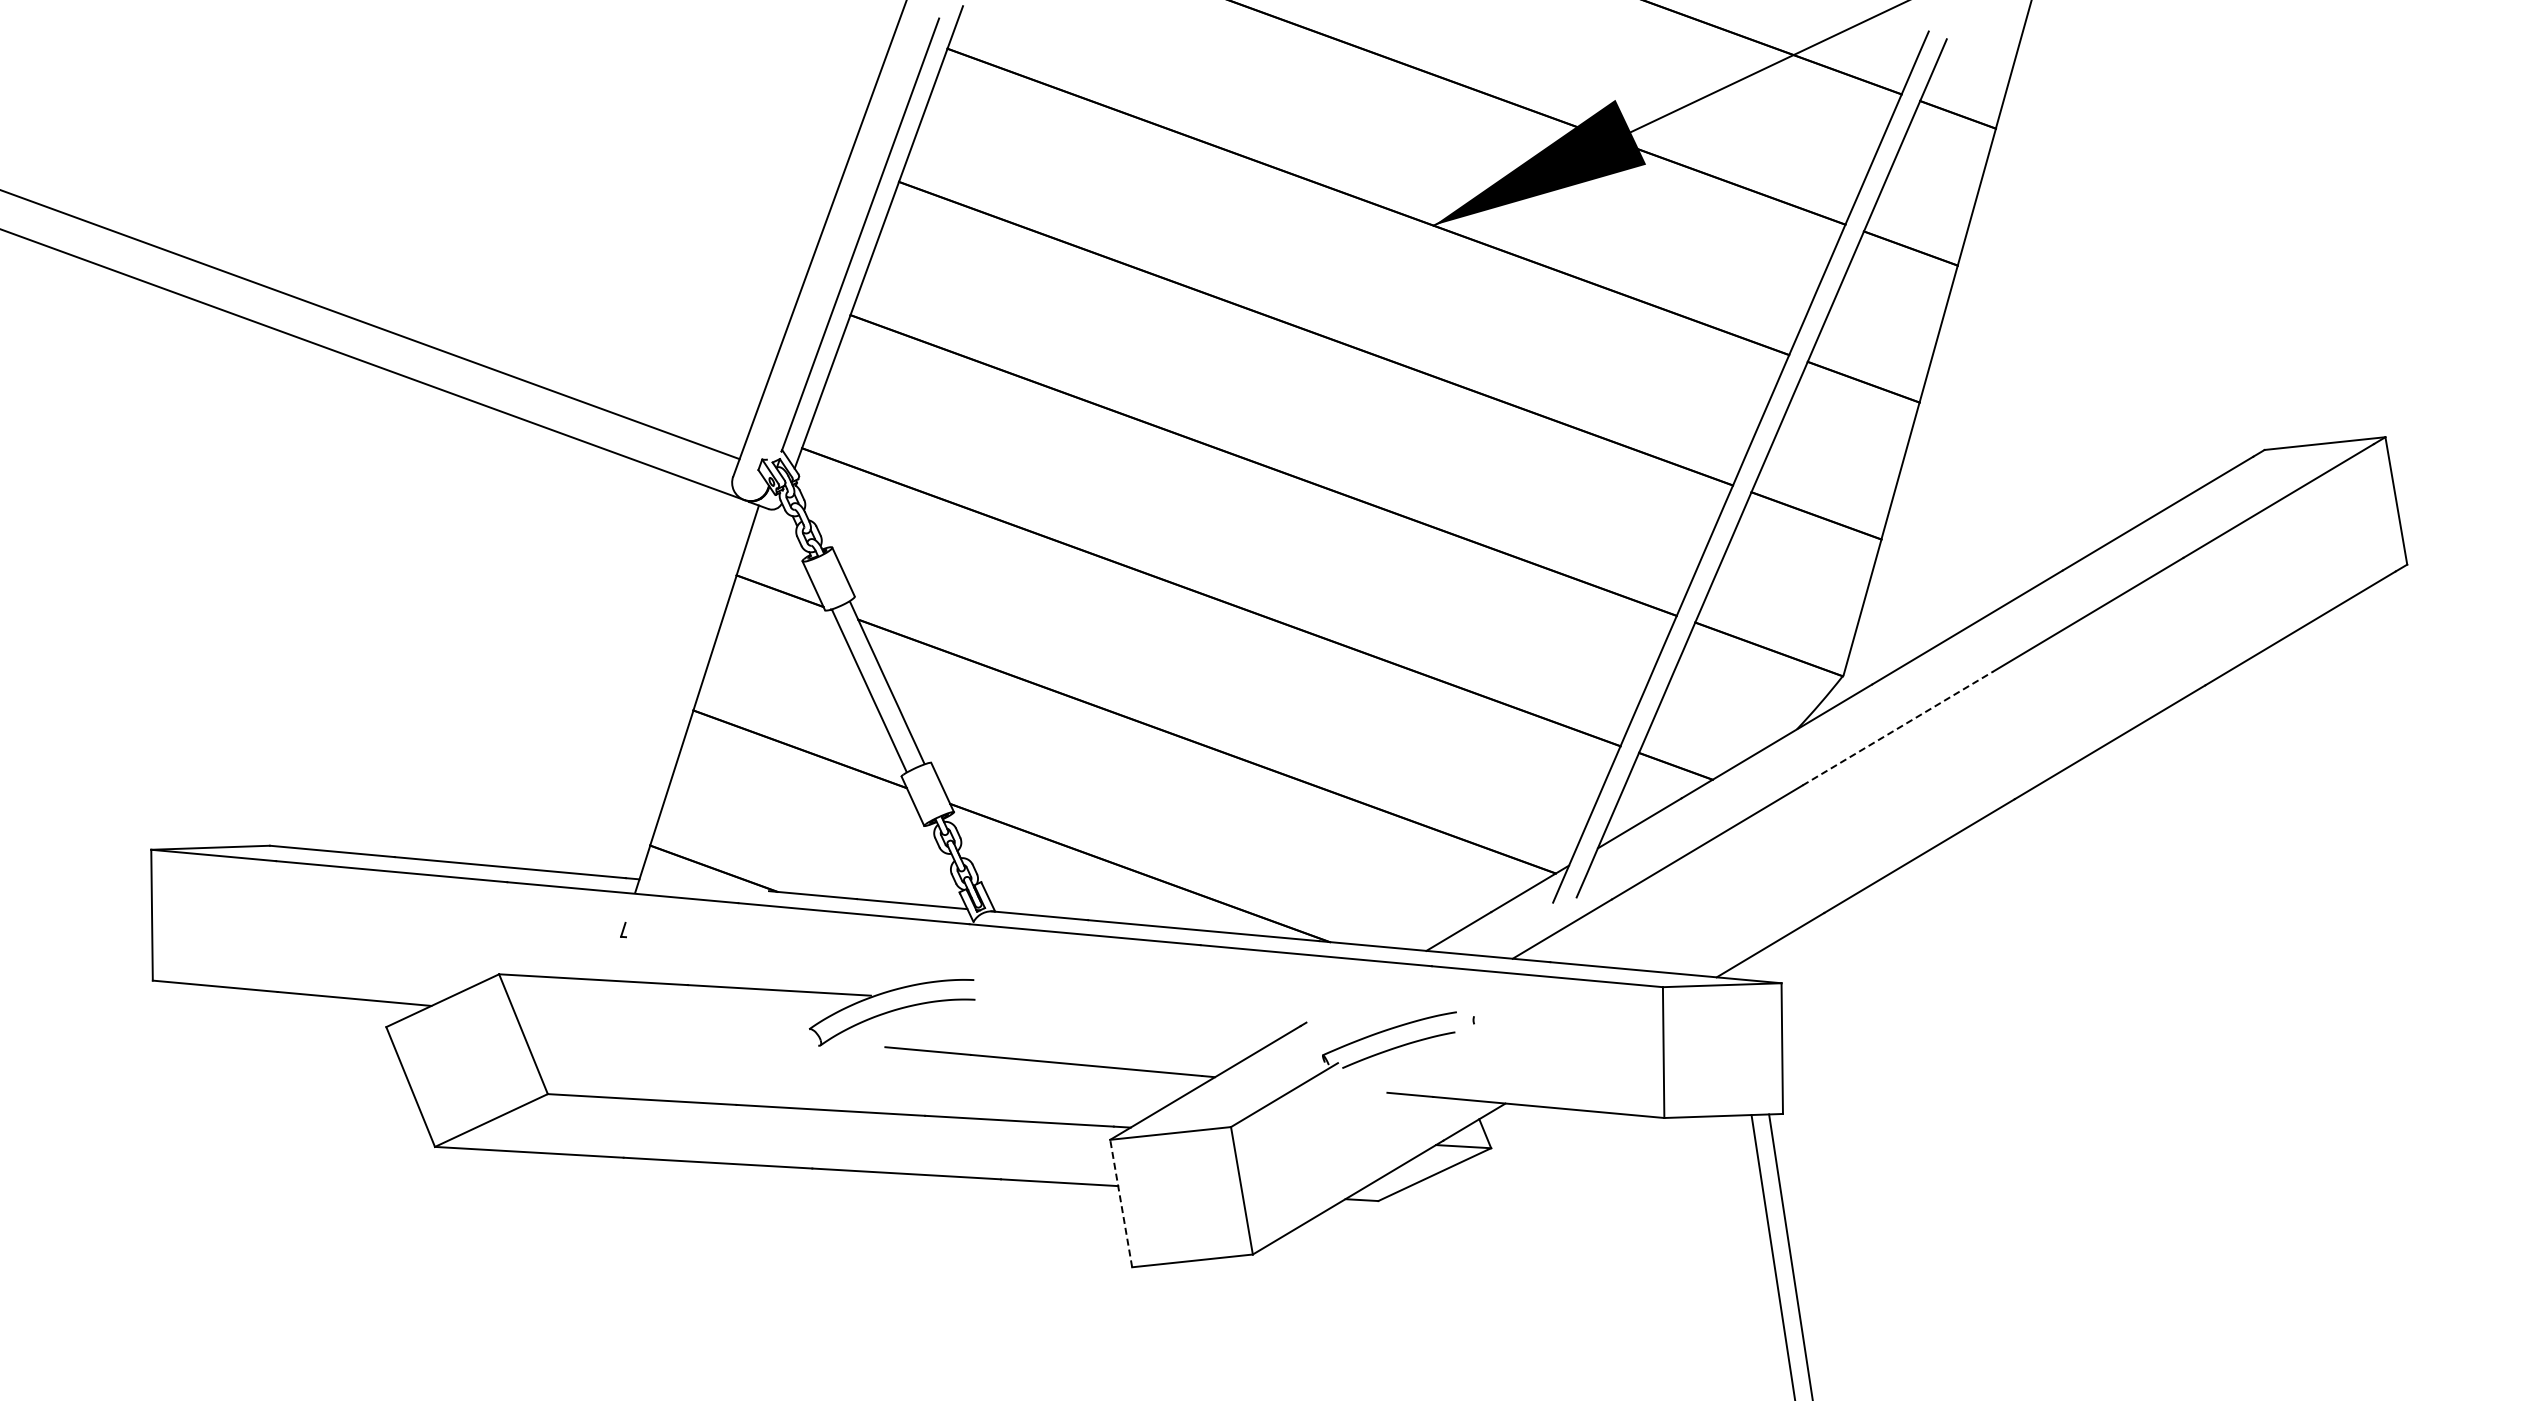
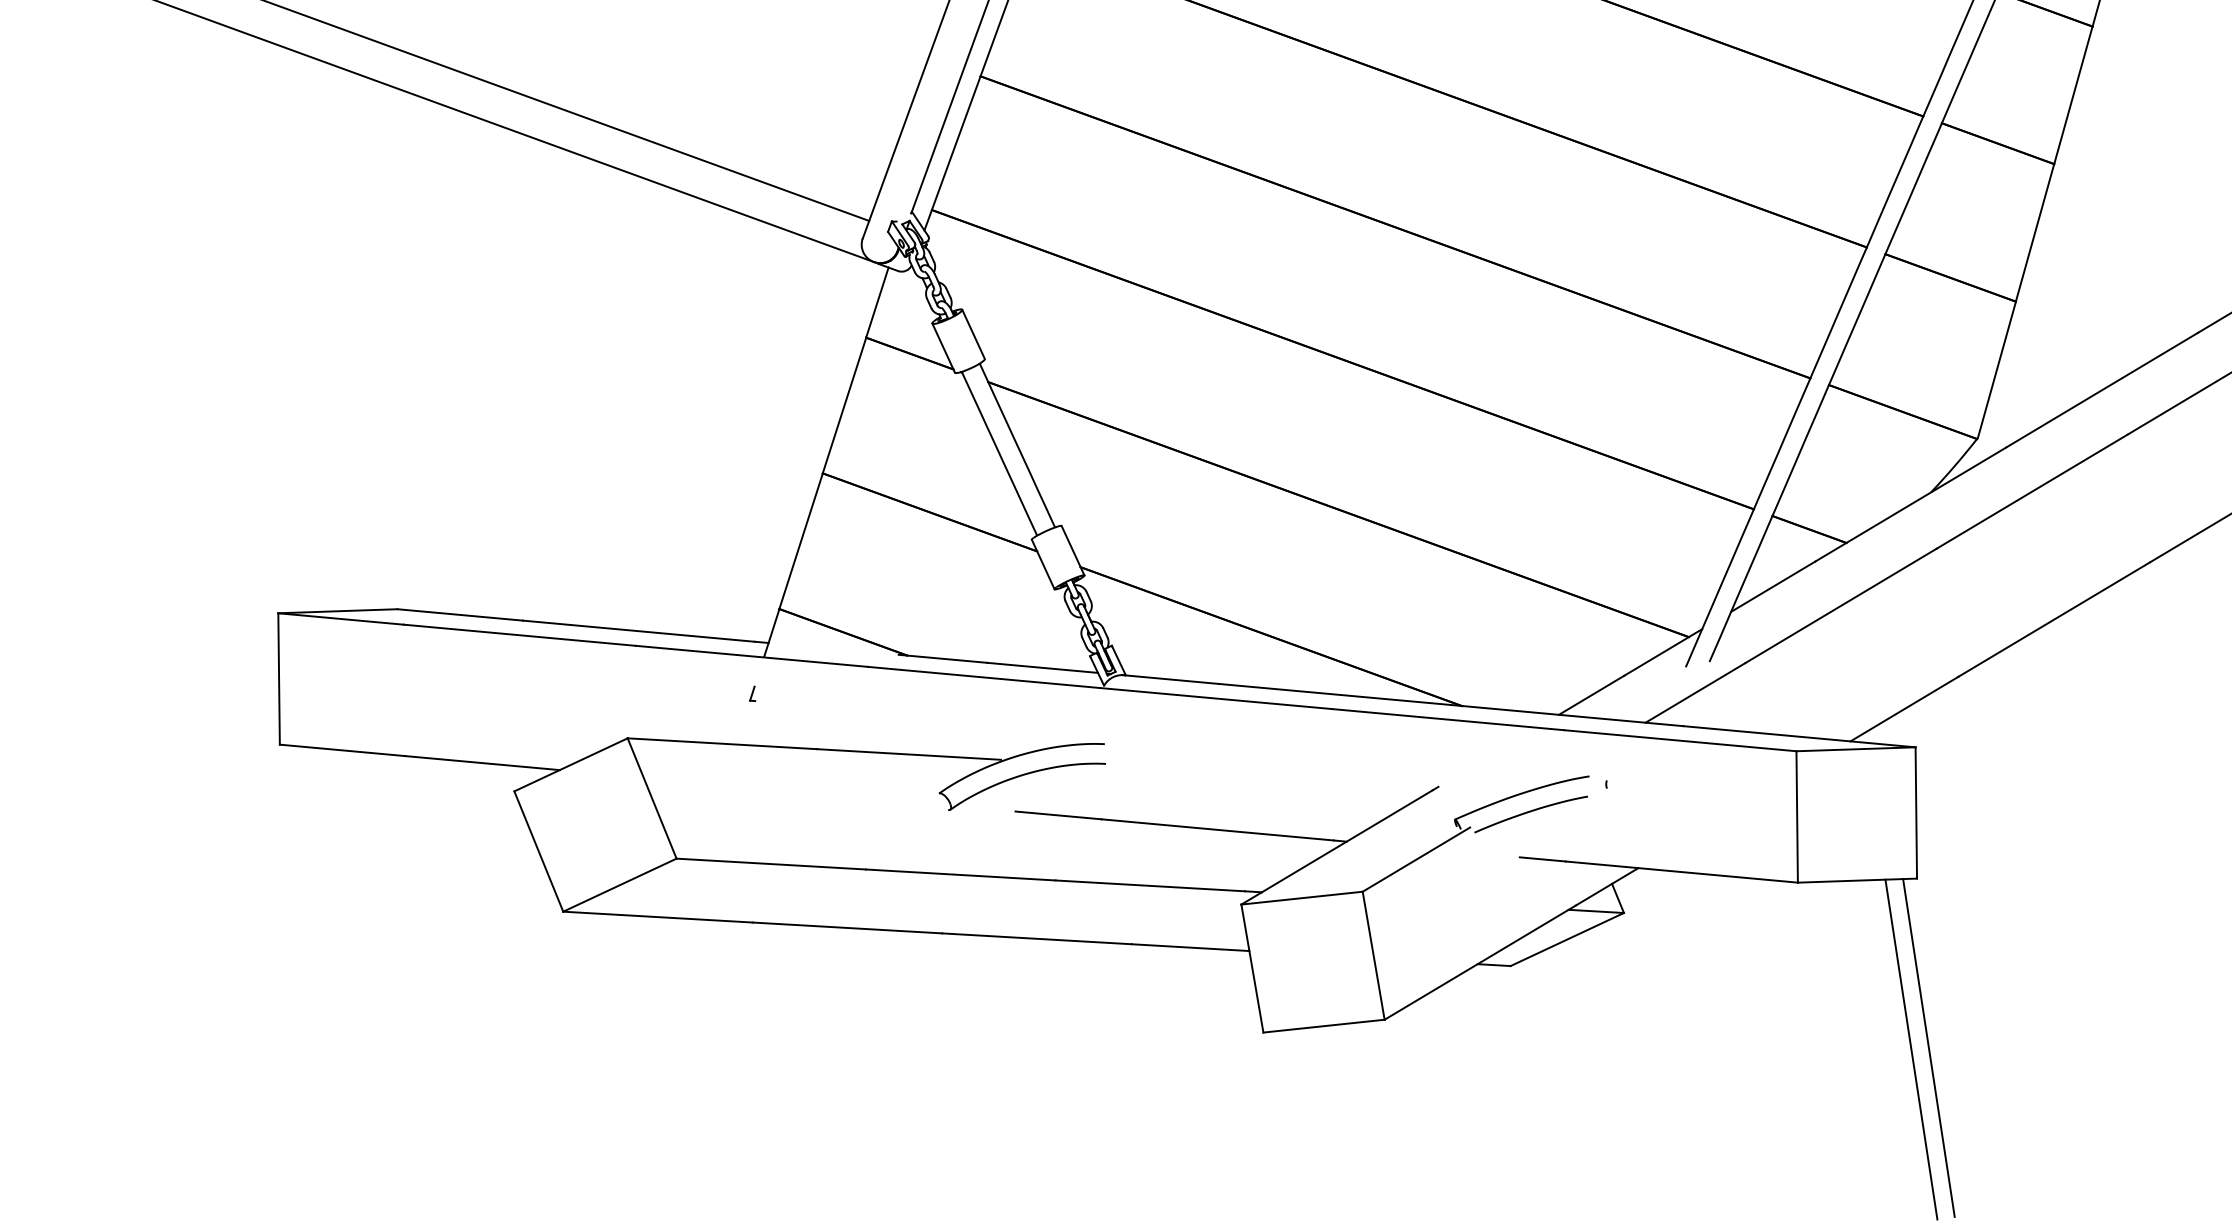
line: (1897, 728) -> (2032, 491), dashed -> solid
line: (1121, 1203) -> (1252, 968), dashed -> solid

